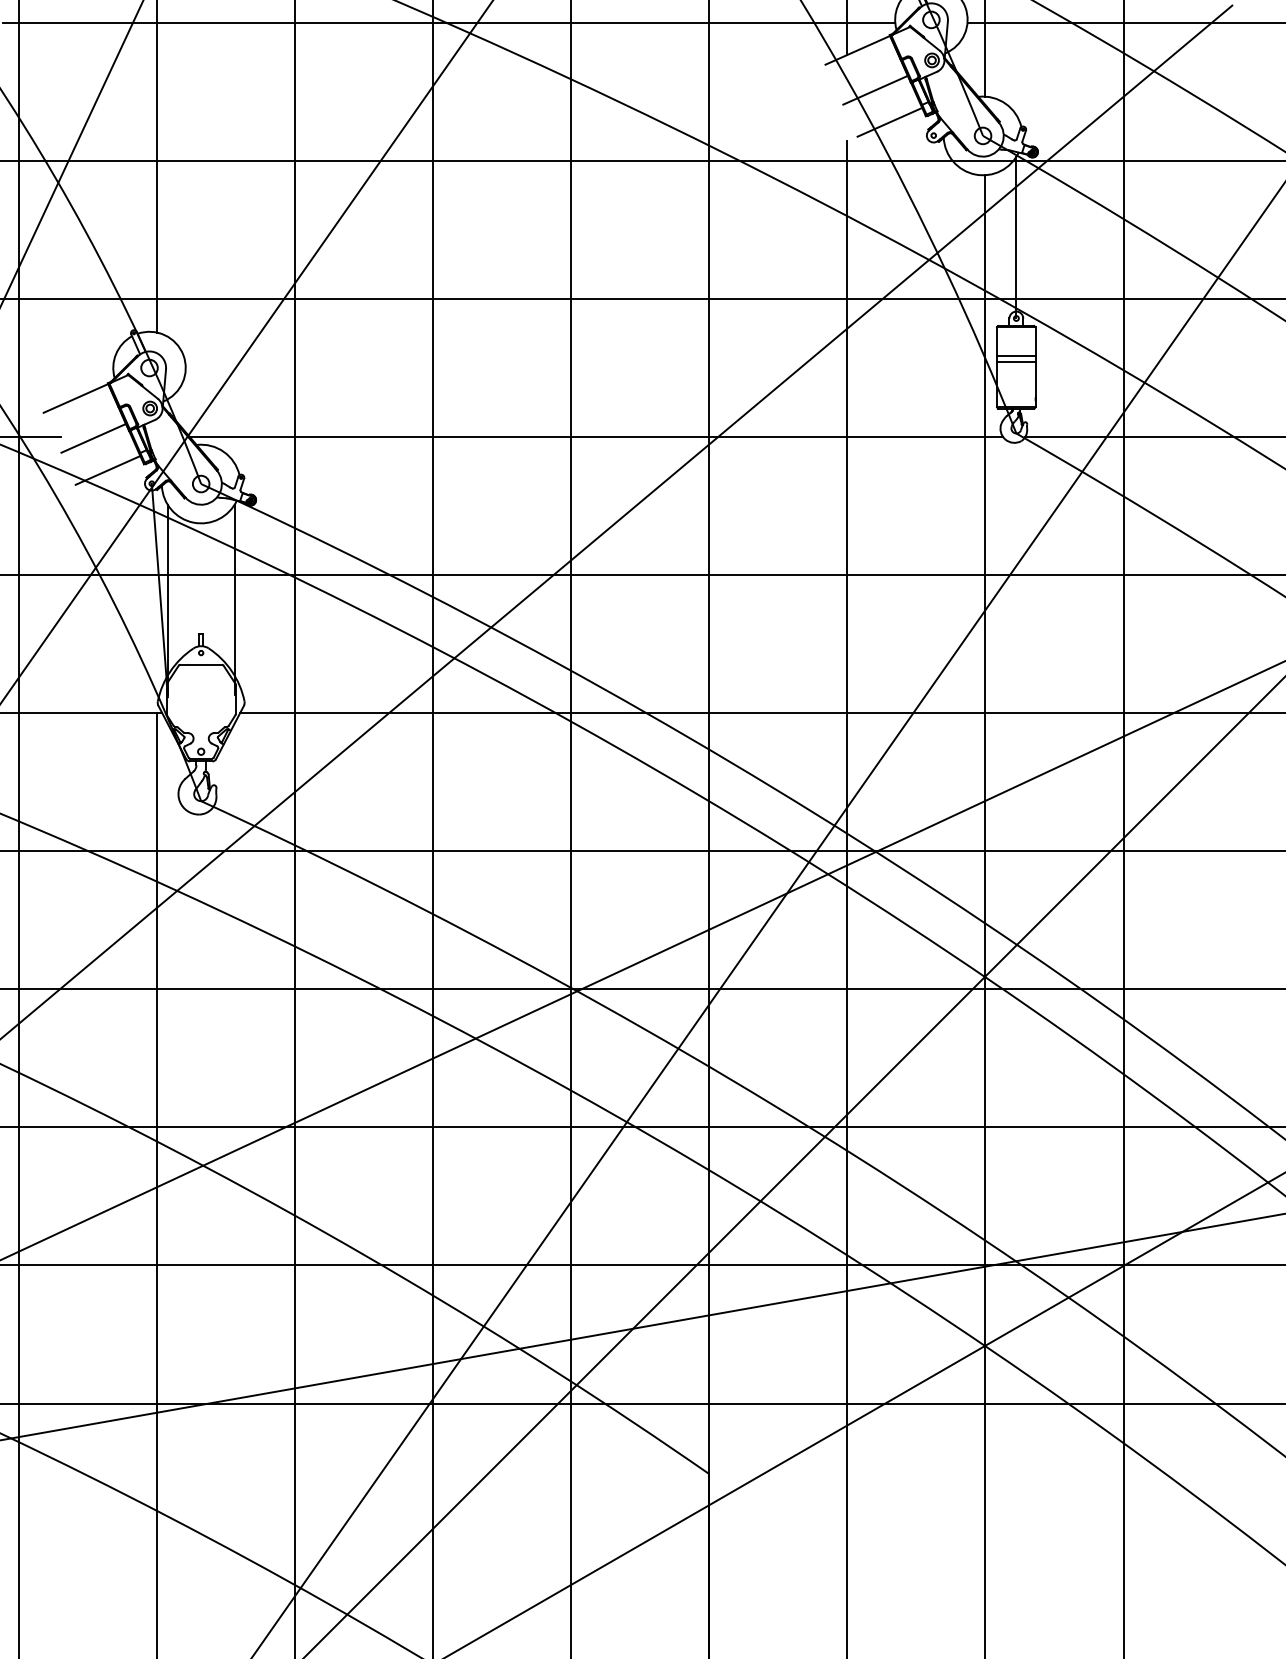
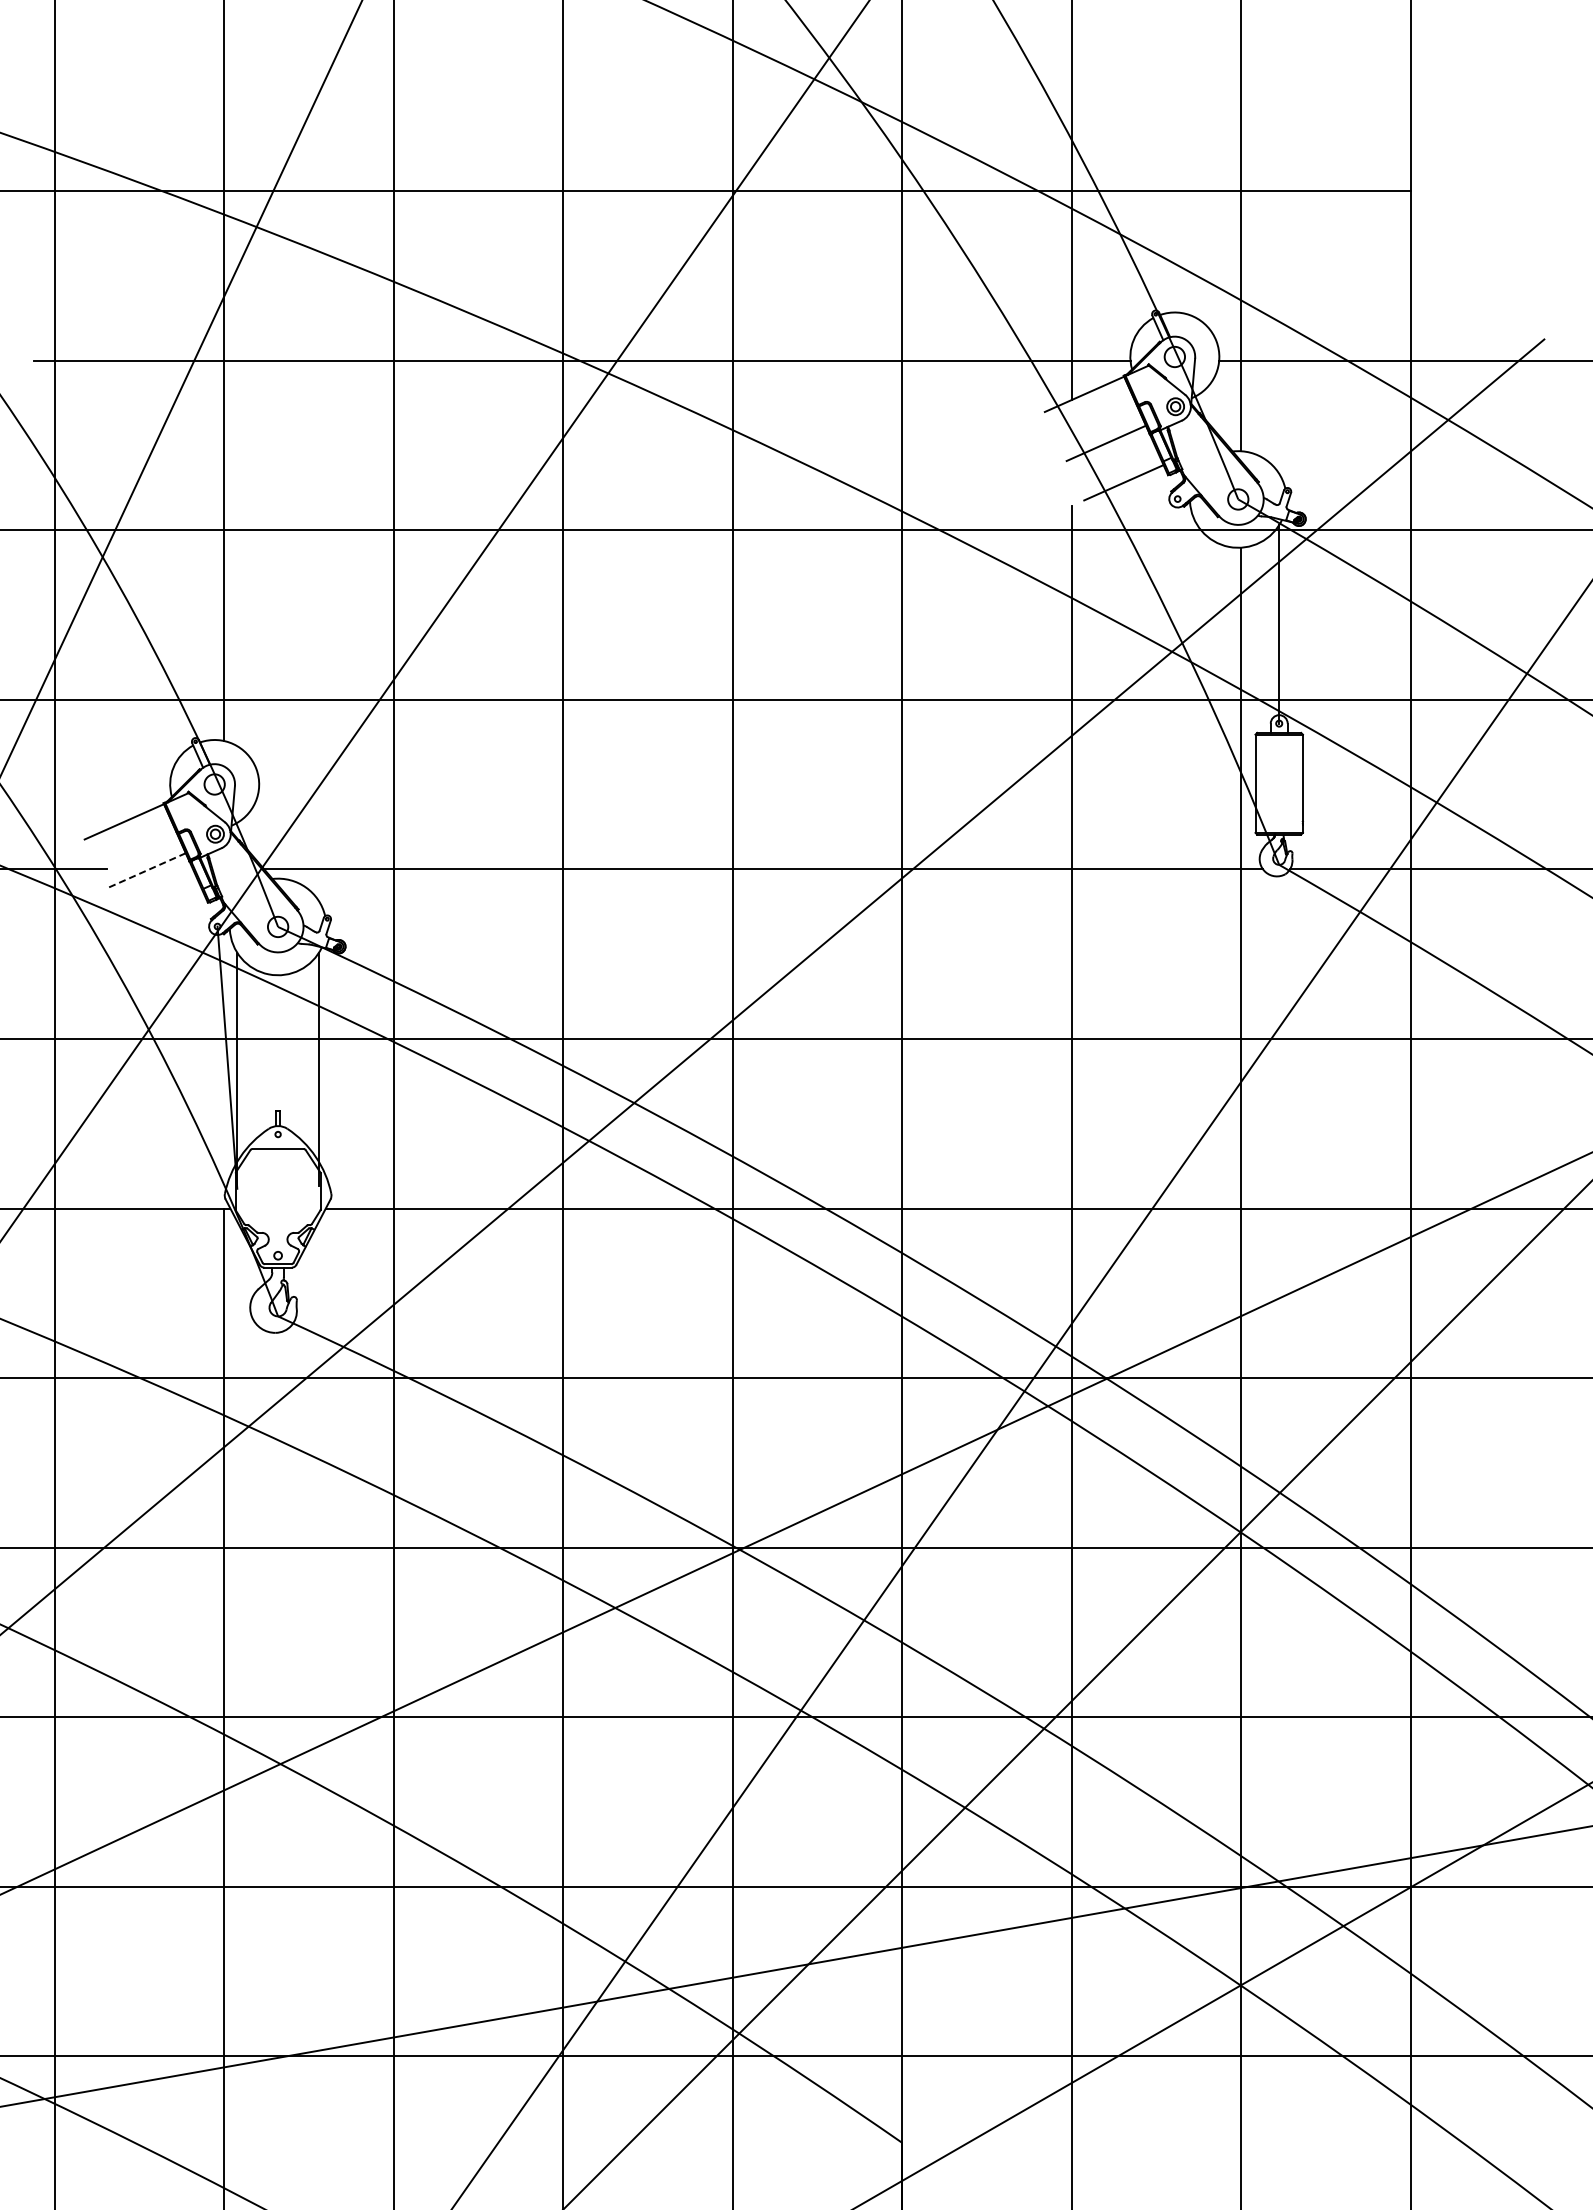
line: (1015, 355) -> (1278, 769), removed
line: (1015, 362) -> (1278, 777), removed
line: (93, 438) -> (145, 871), solid -> dashed
line: (107, 469) -> (163, 909), removed

